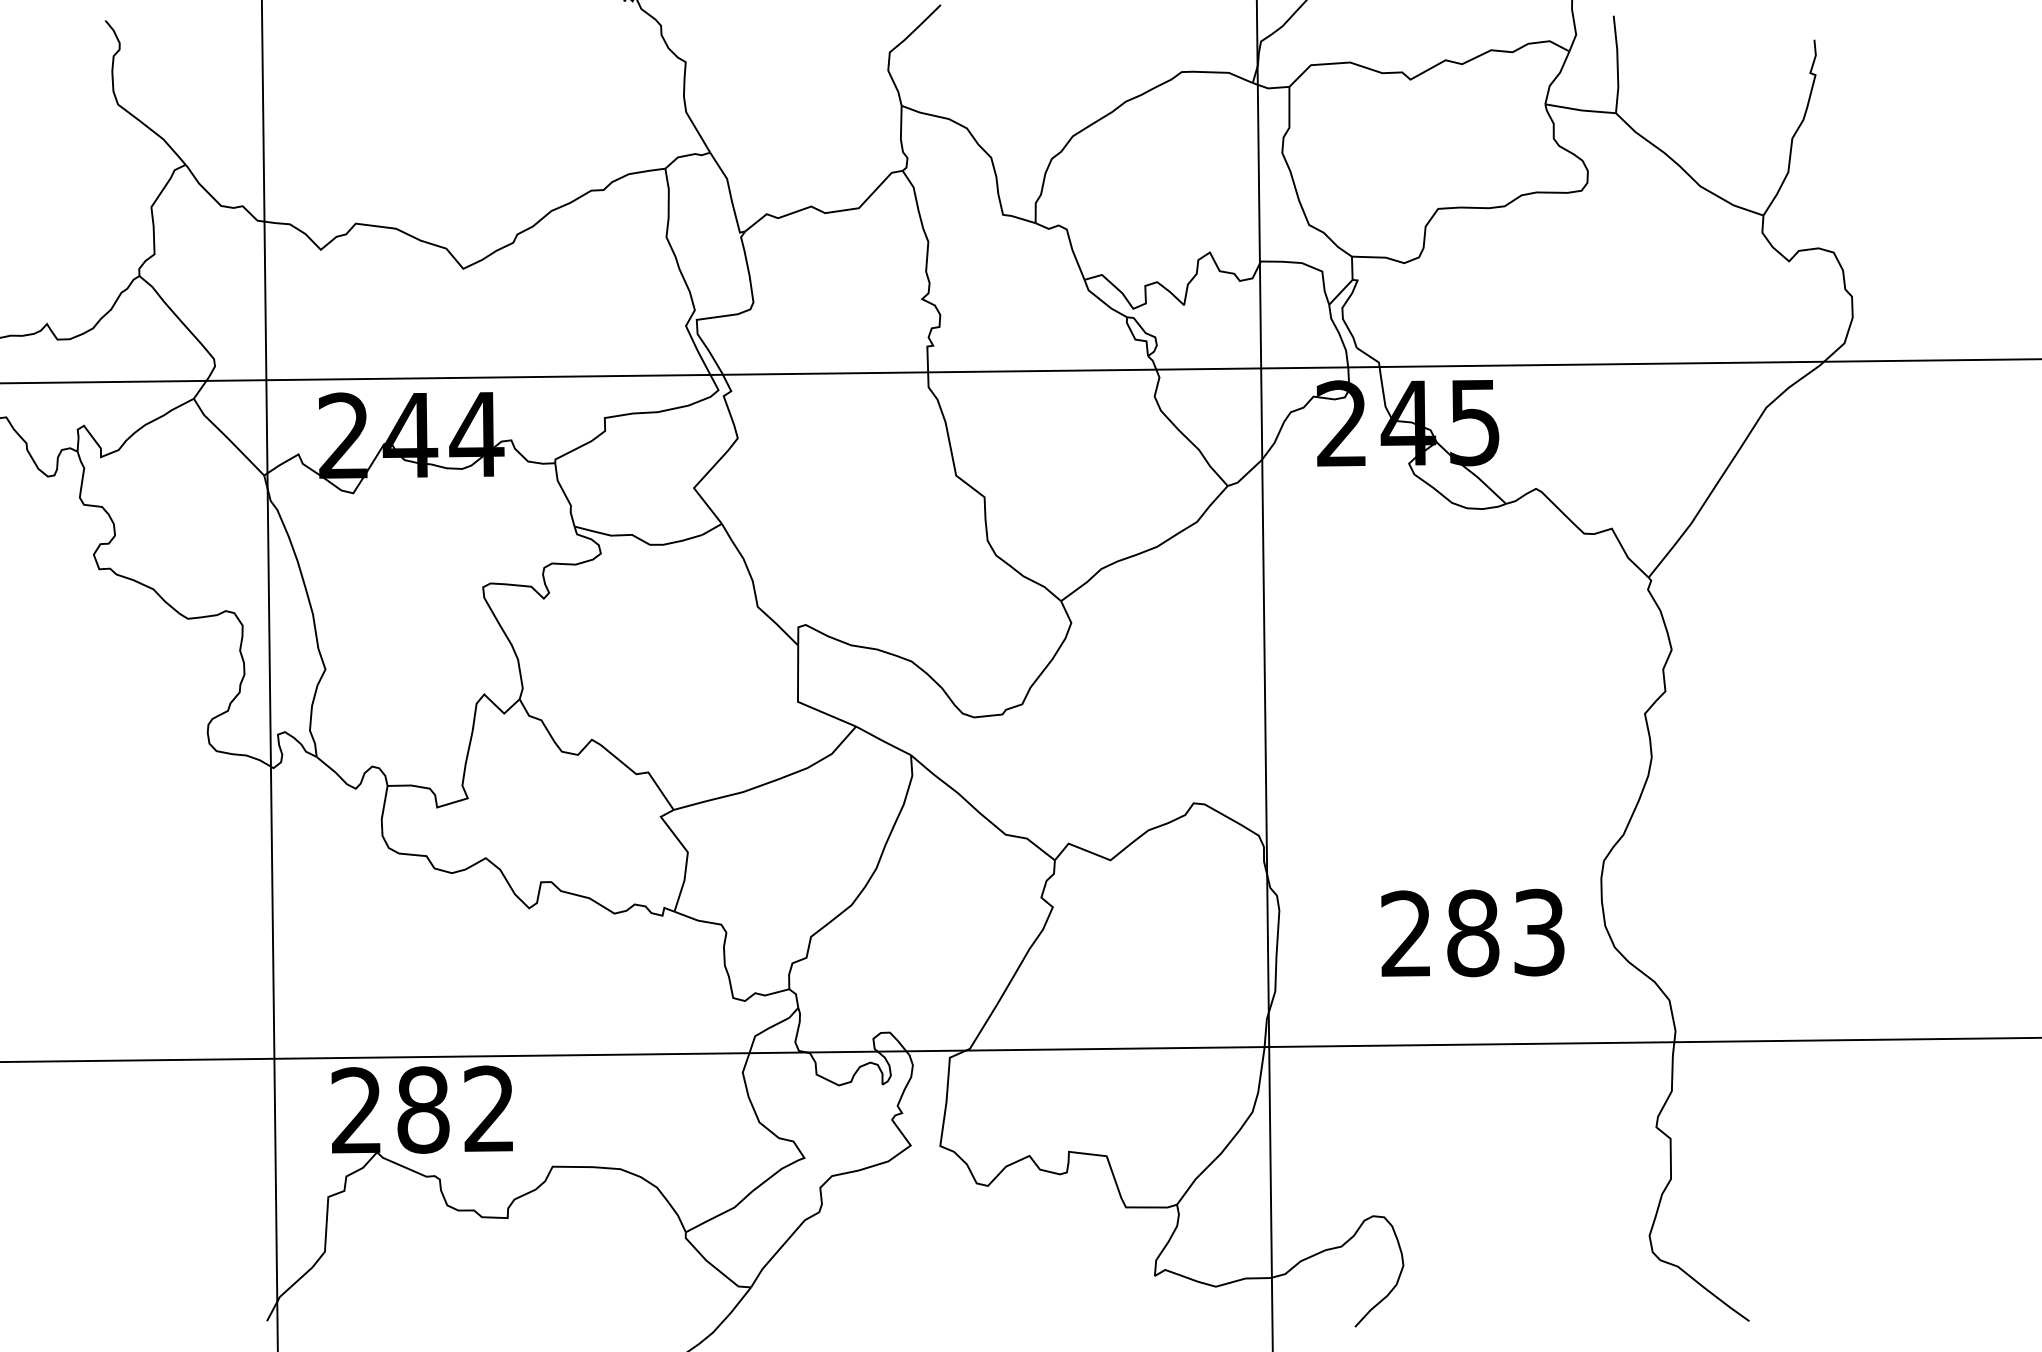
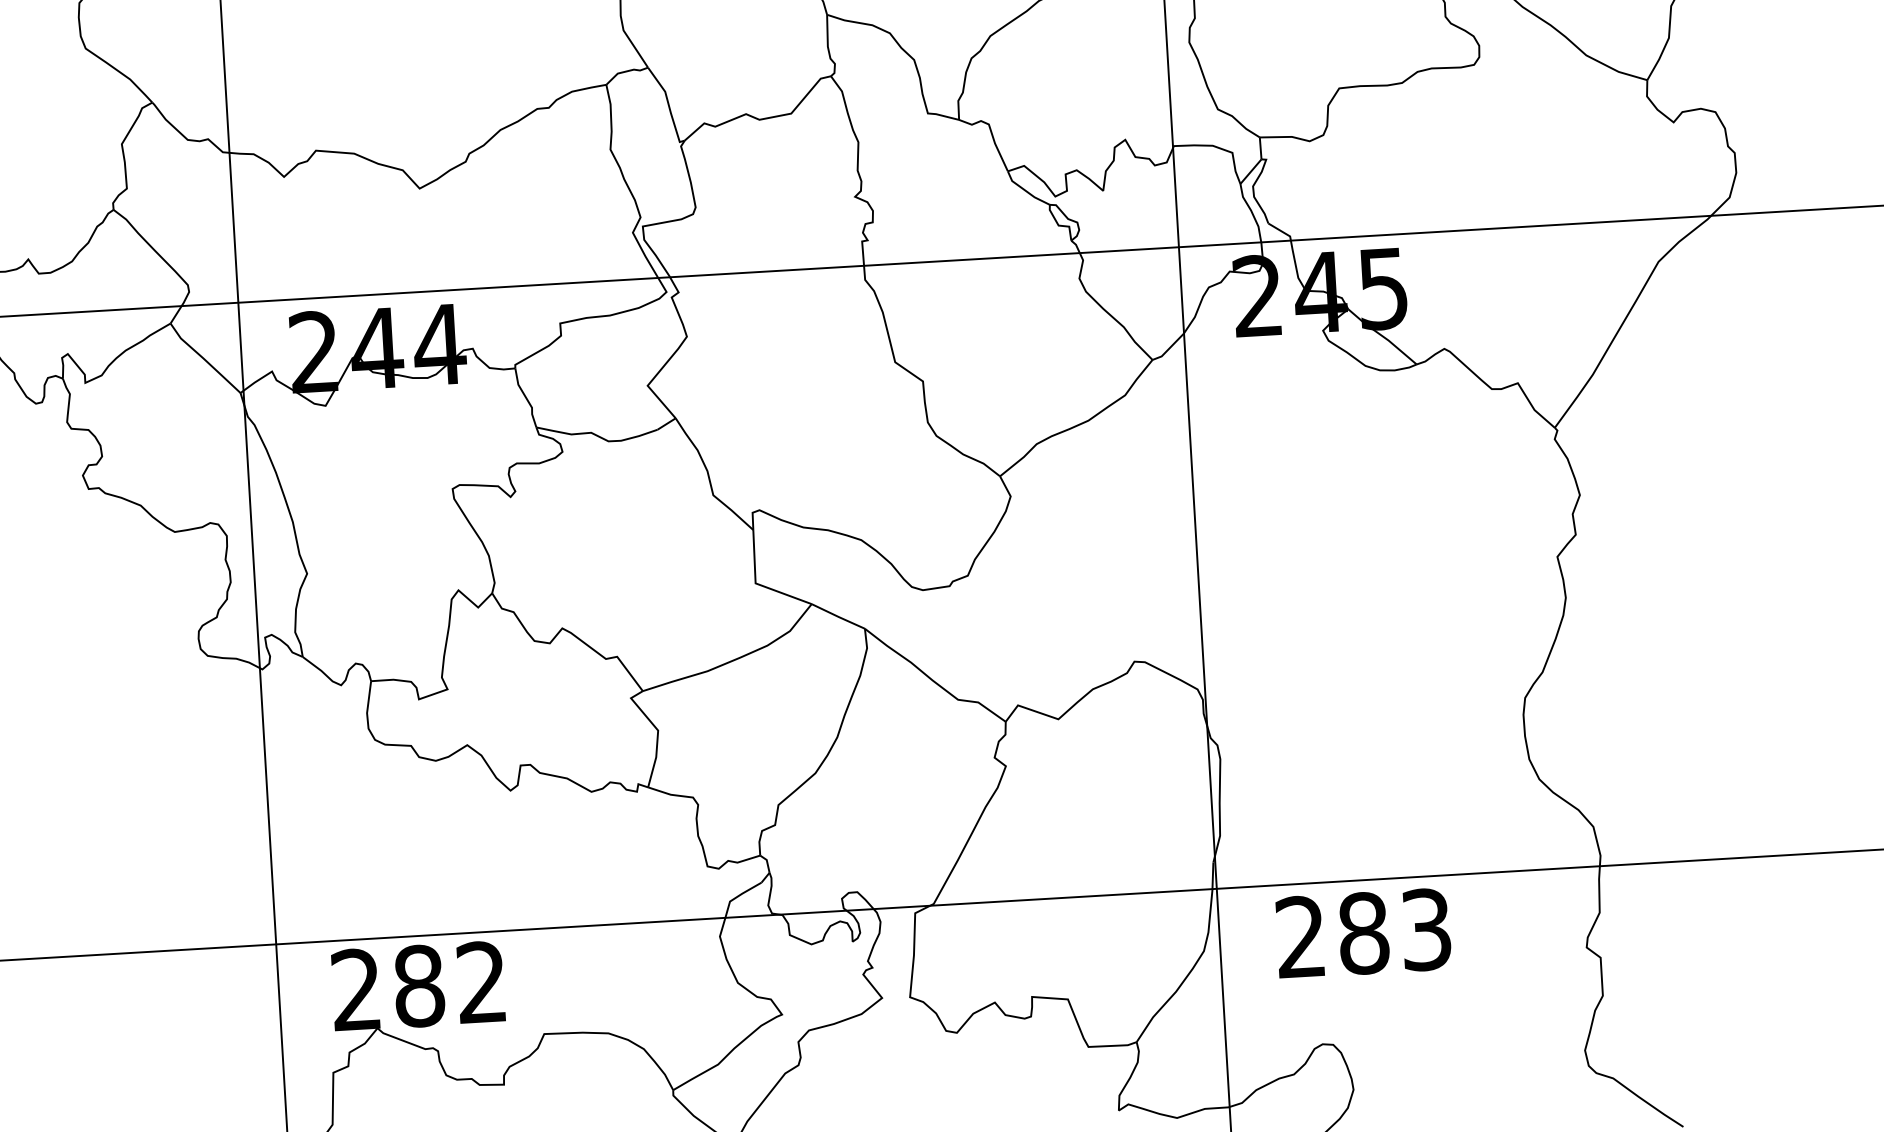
text: (1472, 932) -> (1363, 932), moved

